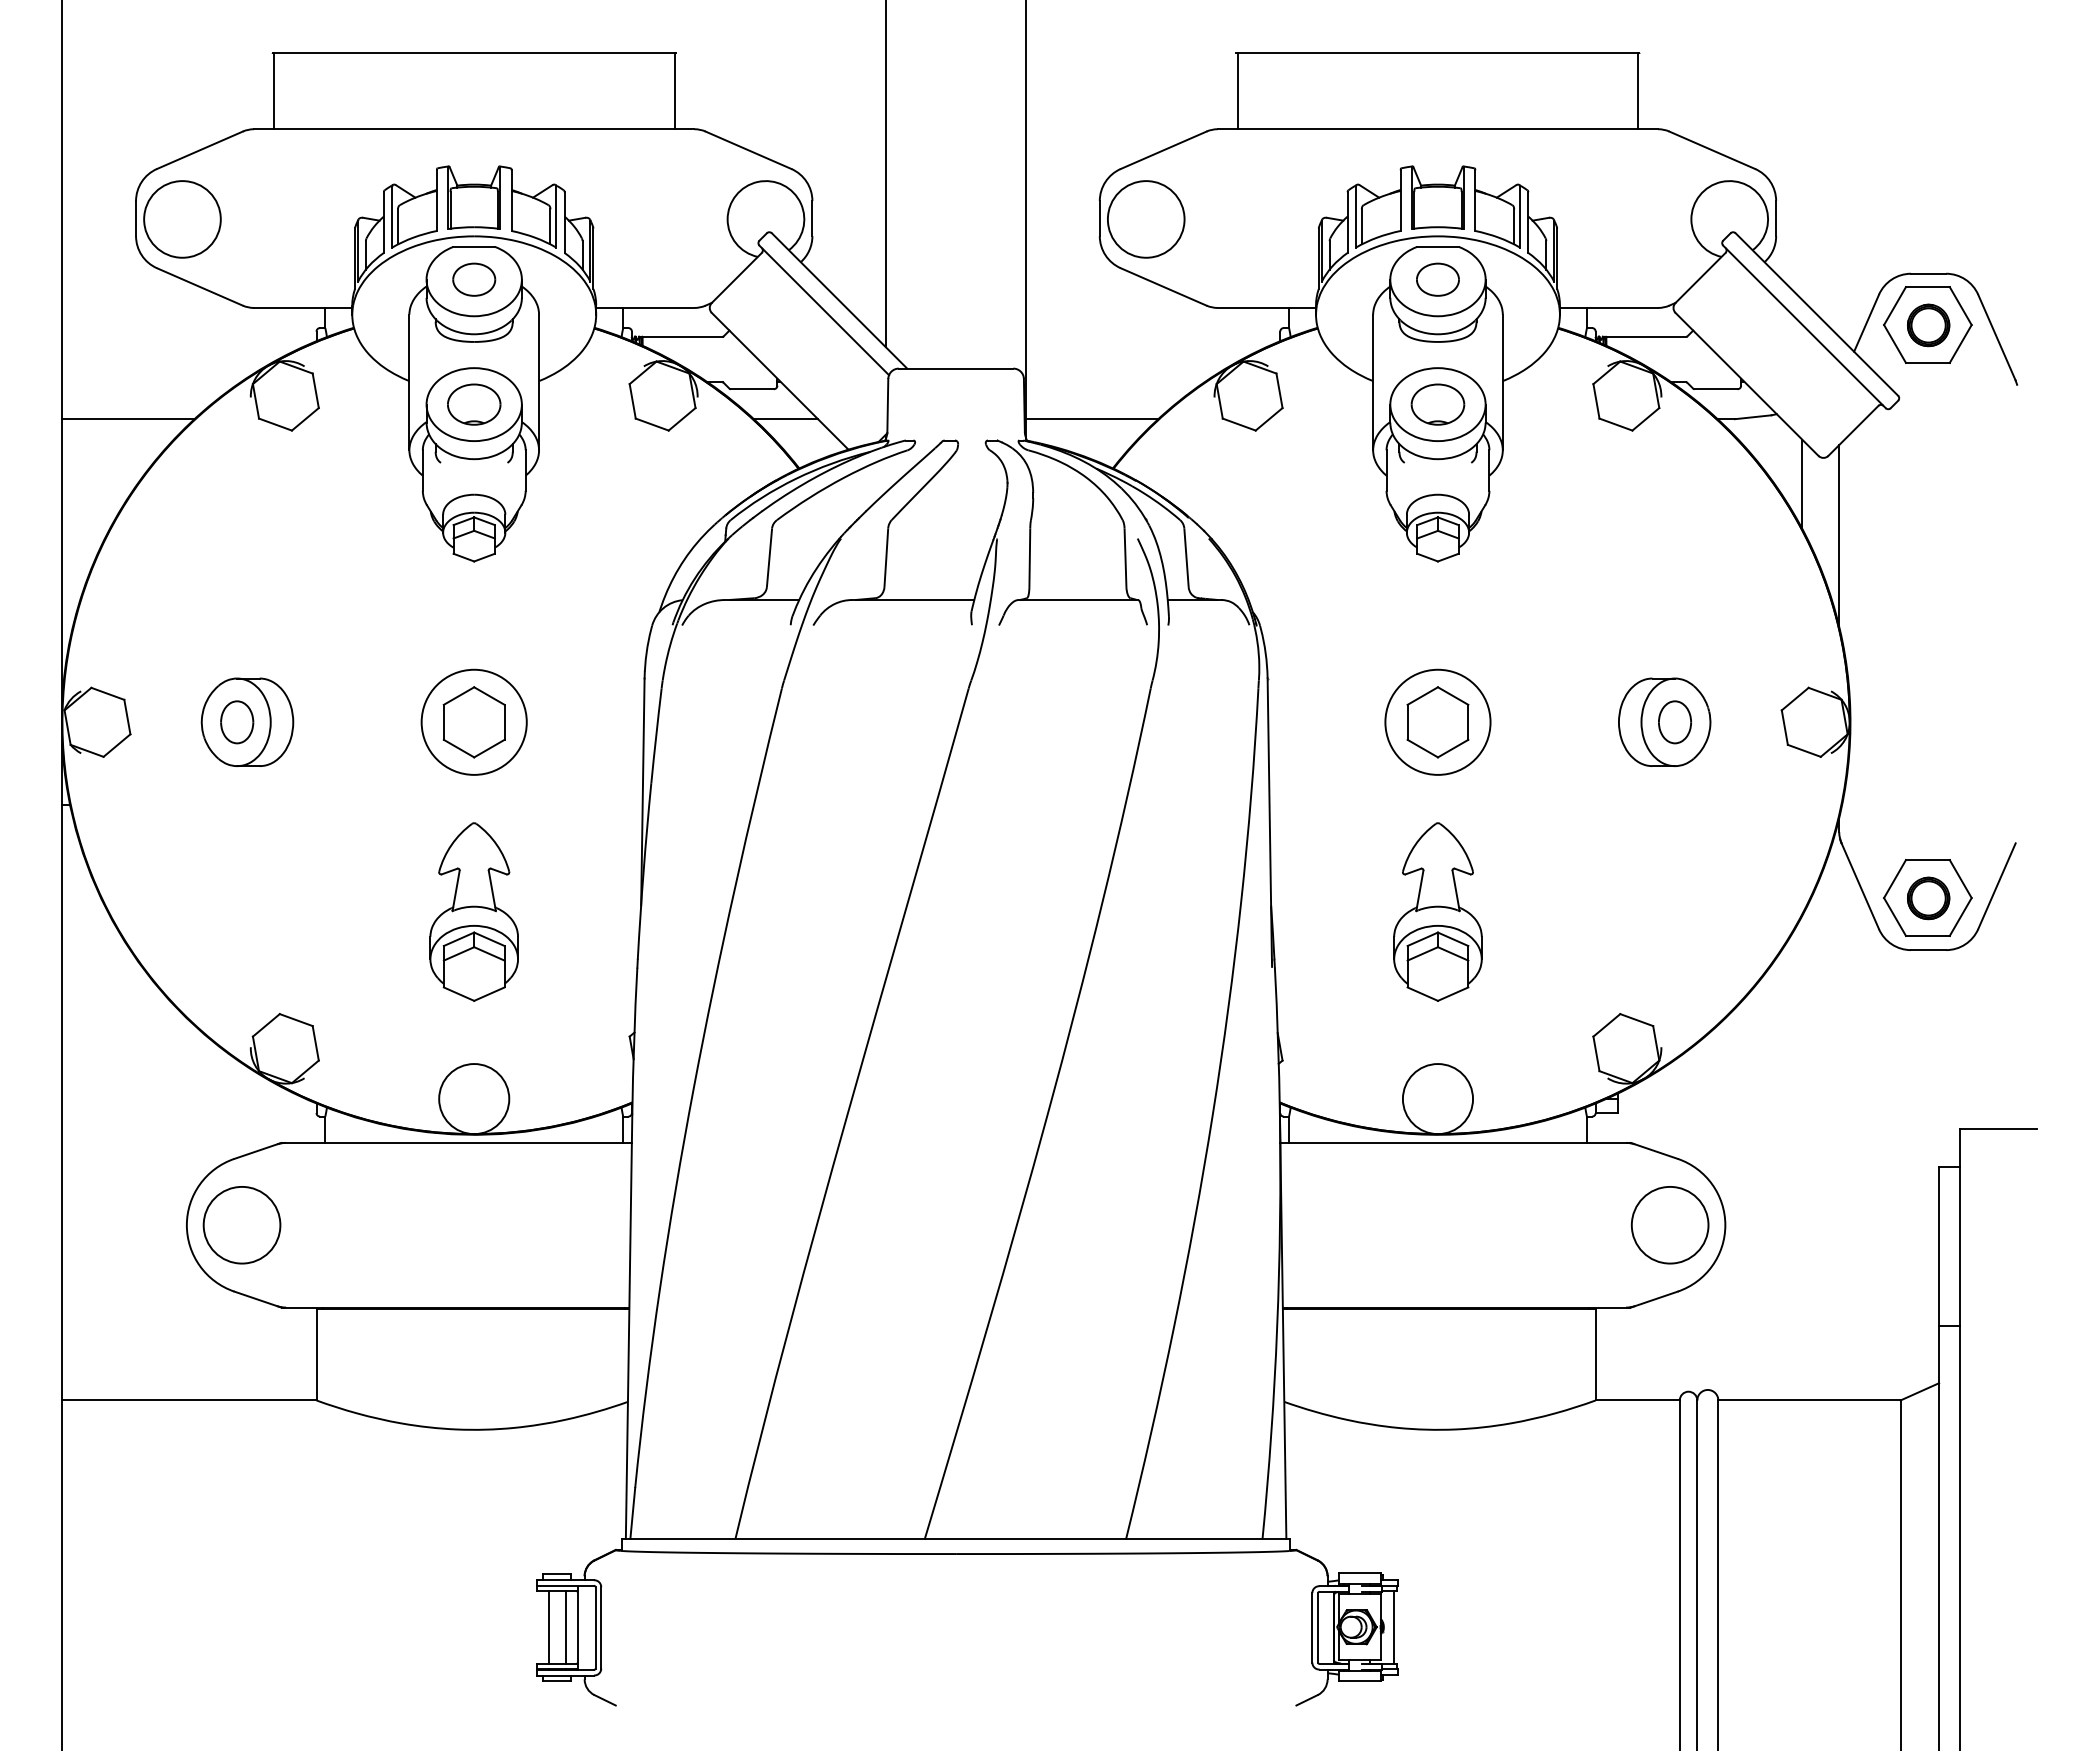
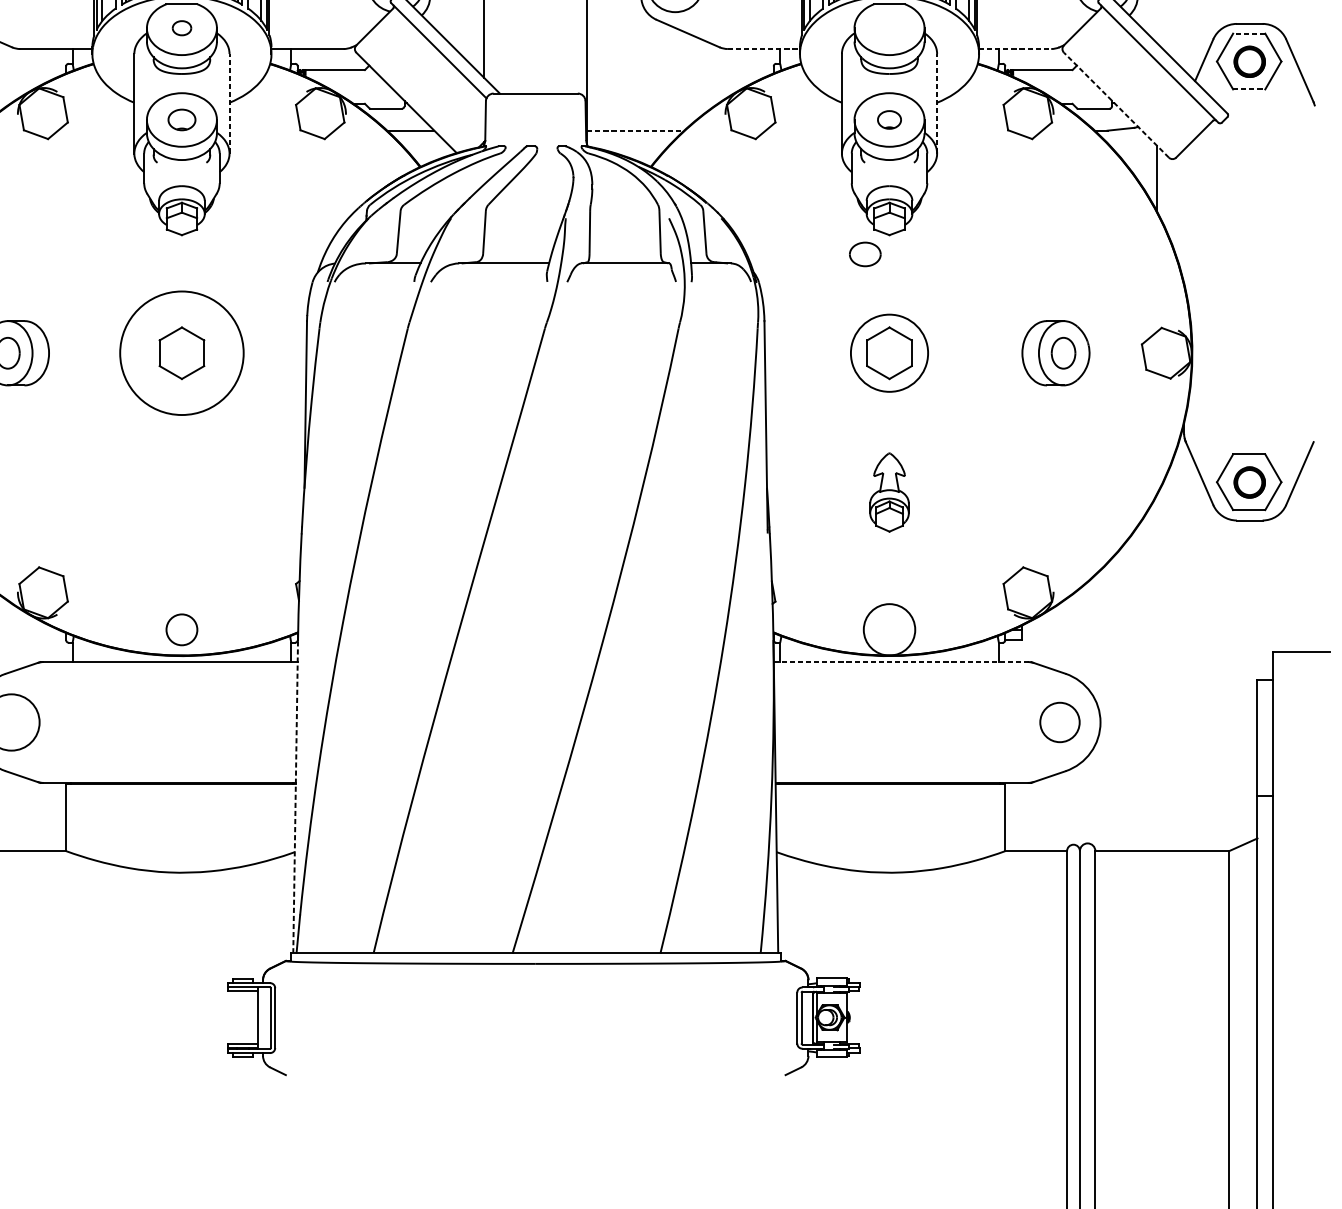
part: (474, 279) -> (182, 28), size x0.6
part: (1437, 279) -> (864, 254), moved
line: (1927, 287) -> (1248, 34), solid -> dashed
line: (1267, 307) -> (764, 48), solid -> dashed
line: (1609, 307) -> (1015, 48), solid -> dashed
line: (1927, 362) -> (1248, 89), solid -> dashed
line: (539, 382) -> (229, 103), solid -> dashed
line: (1502, 382) -> (936, 103), solid -> dashed
line: (1746, 384) -> (1116, 105), solid -> dashed
part: (474, 404) -> (182, 119), size x0.7
part: (1437, 404) -> (889, 119), size x0.6
line: (1092, 419) -> (635, 130), solid -> dashed
line: (1839, 536) -> (1184, 216), removed
circle: (473, 721) -> (181, 352), size x1.6
part: (473, 911) -> (181, 492), removed
part: (1437, 911) -> (889, 492), size x0.6
circle: (474, 1099) -> (182, 630), size x0.6
line: (1455, 1142) -> (902, 661), solid -> dashed
circle: (1669, 1224) -> (1059, 721), size x0.7
line: (629, 1327) -> (295, 797), solid -> dashed
line: (548, 1627) -> (236, 1017), removed
line: (566, 1627) -> (249, 1017), removed
line: (1393, 1627) -> (856, 1017), removed

